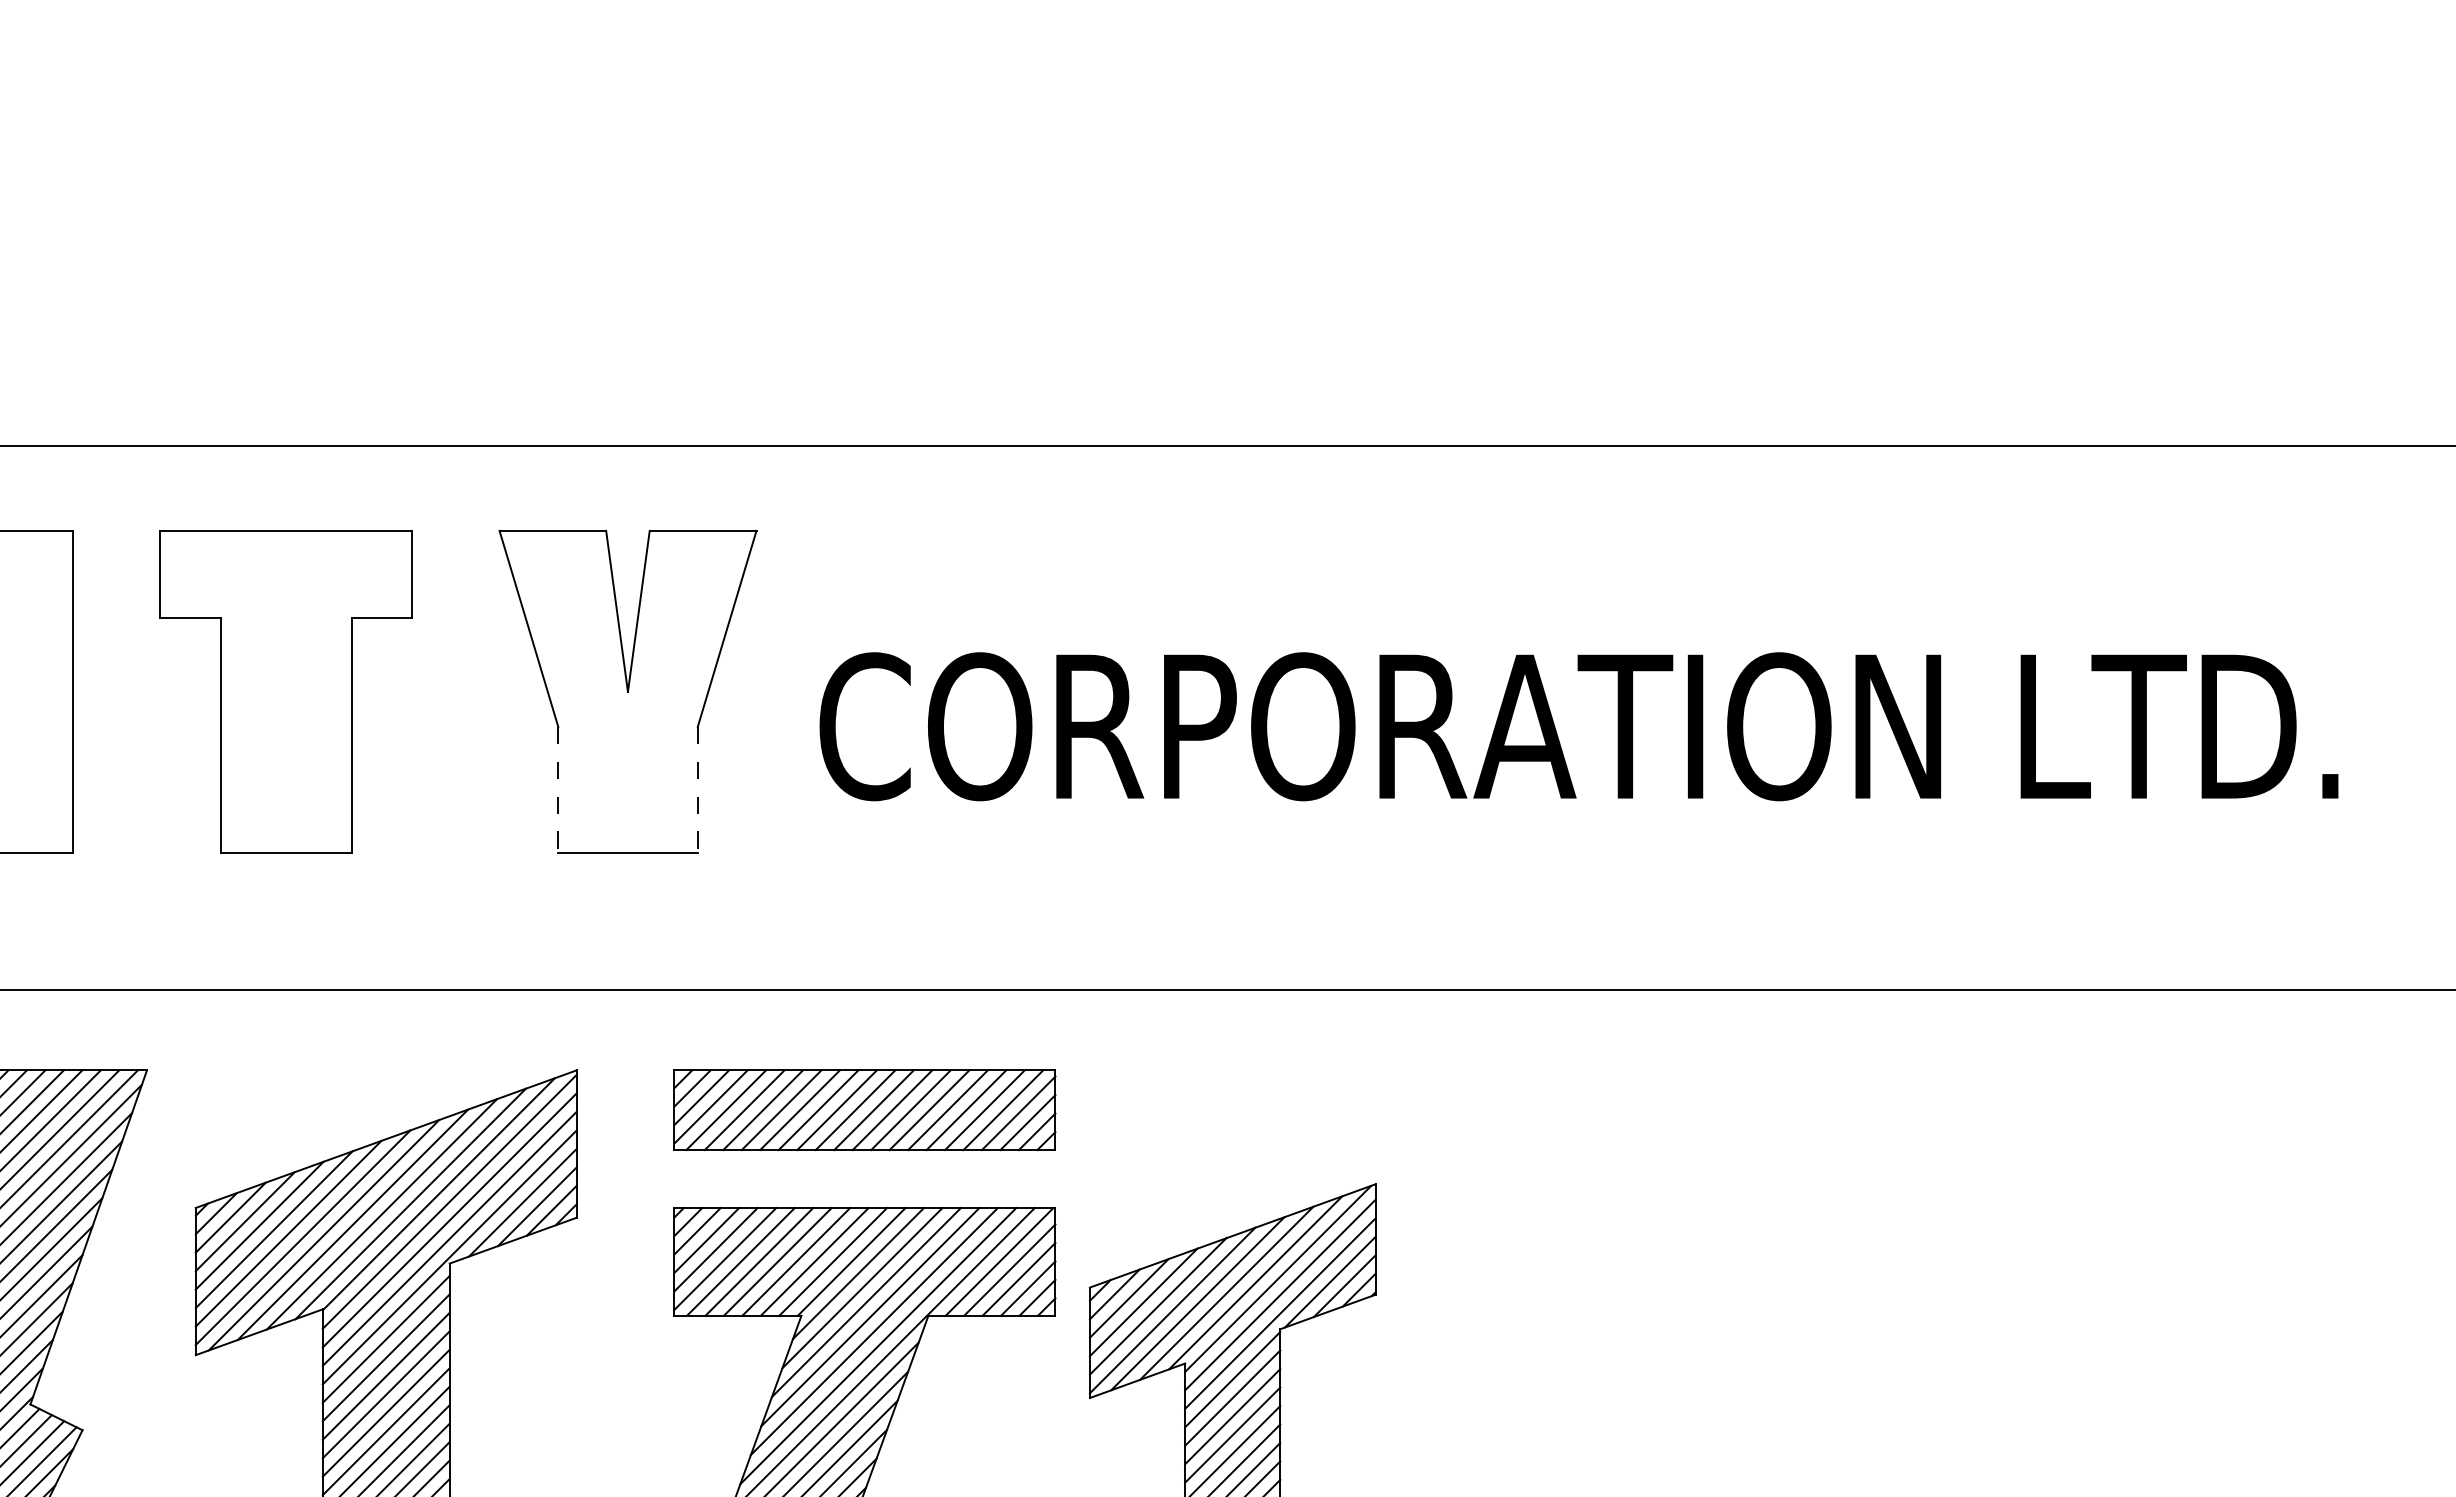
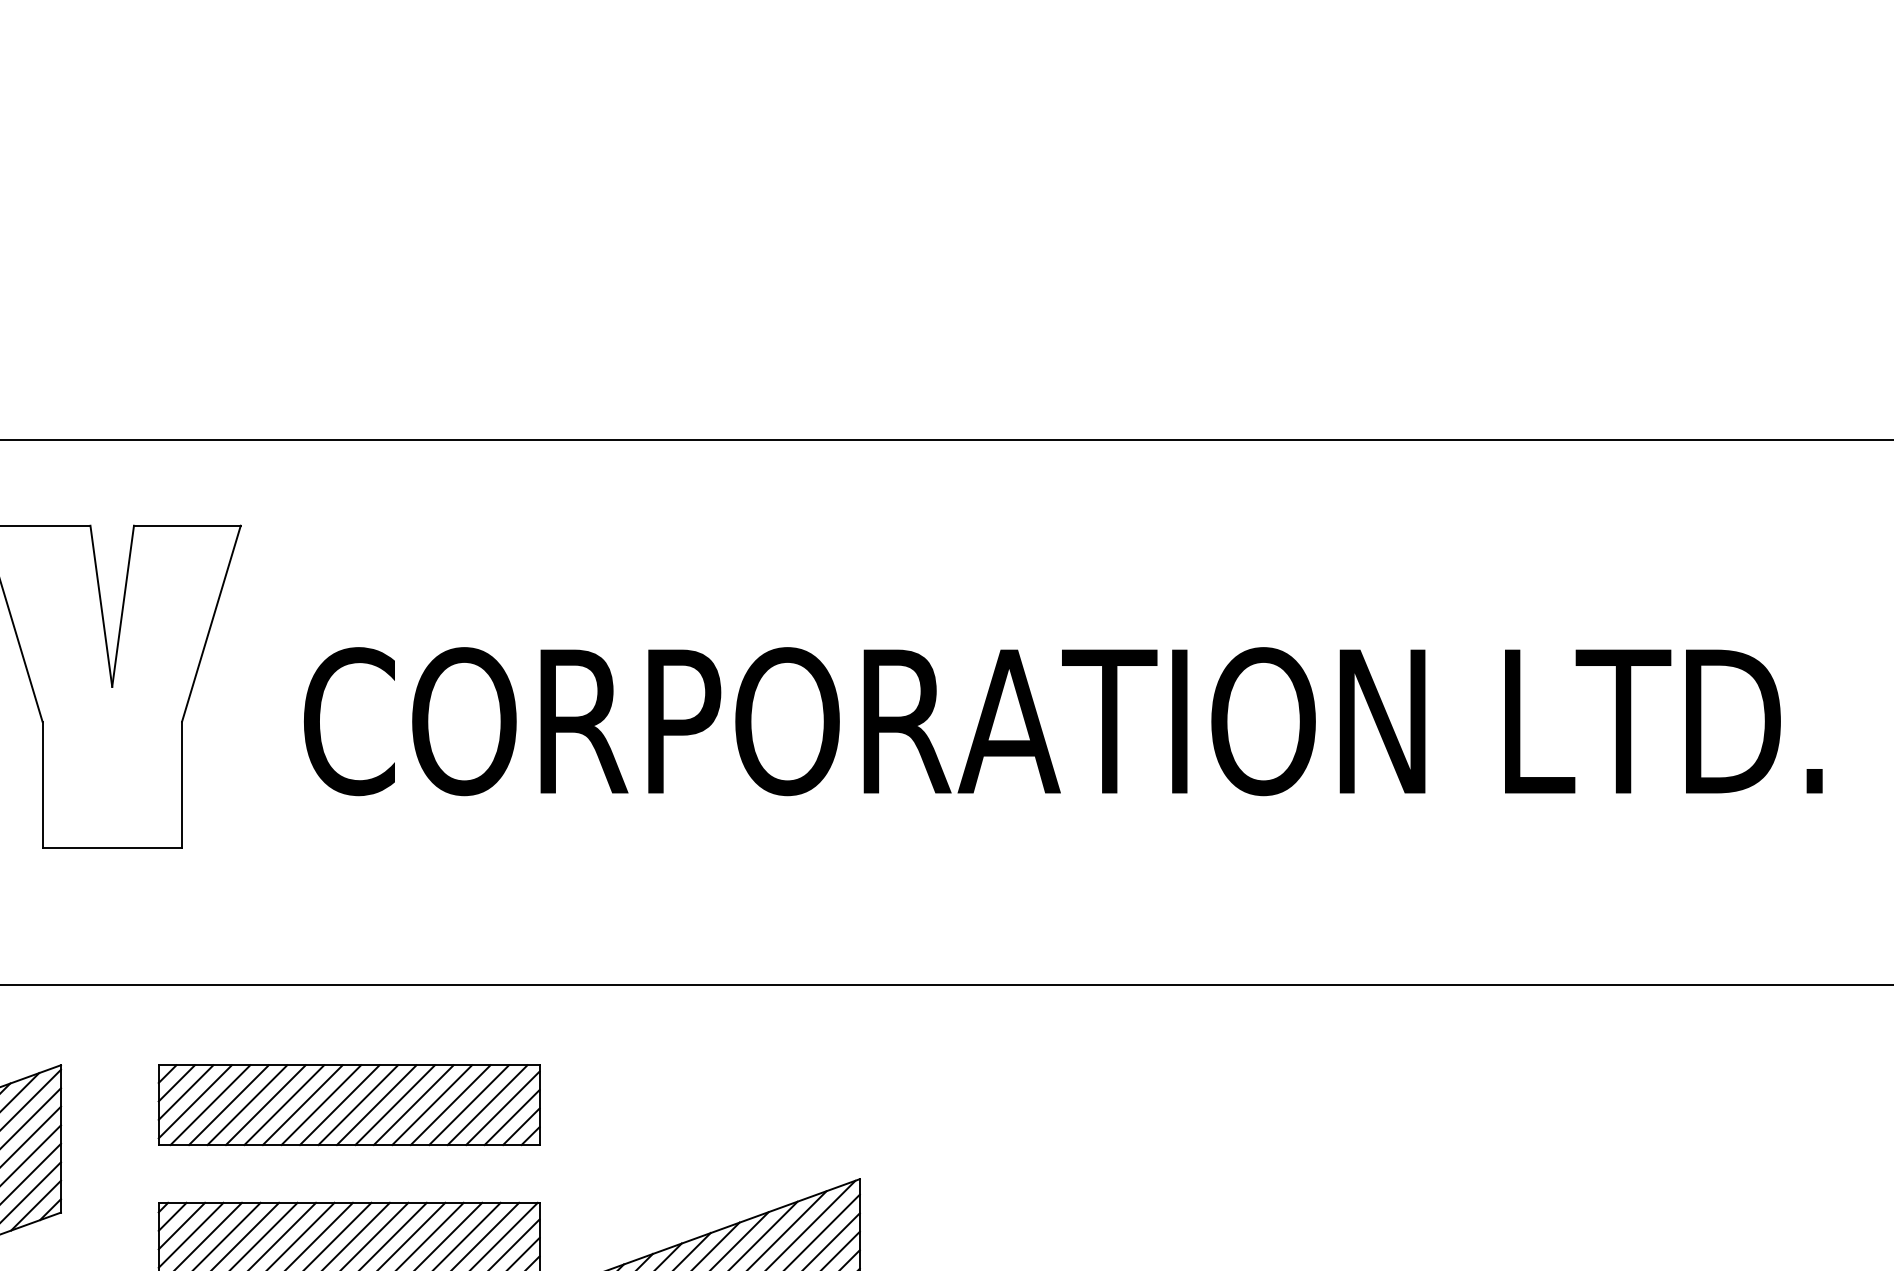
line: (558, 790) -> (42, 785), dashed -> solid
line: (697, 790) -> (181, 785), dashed -> solid

